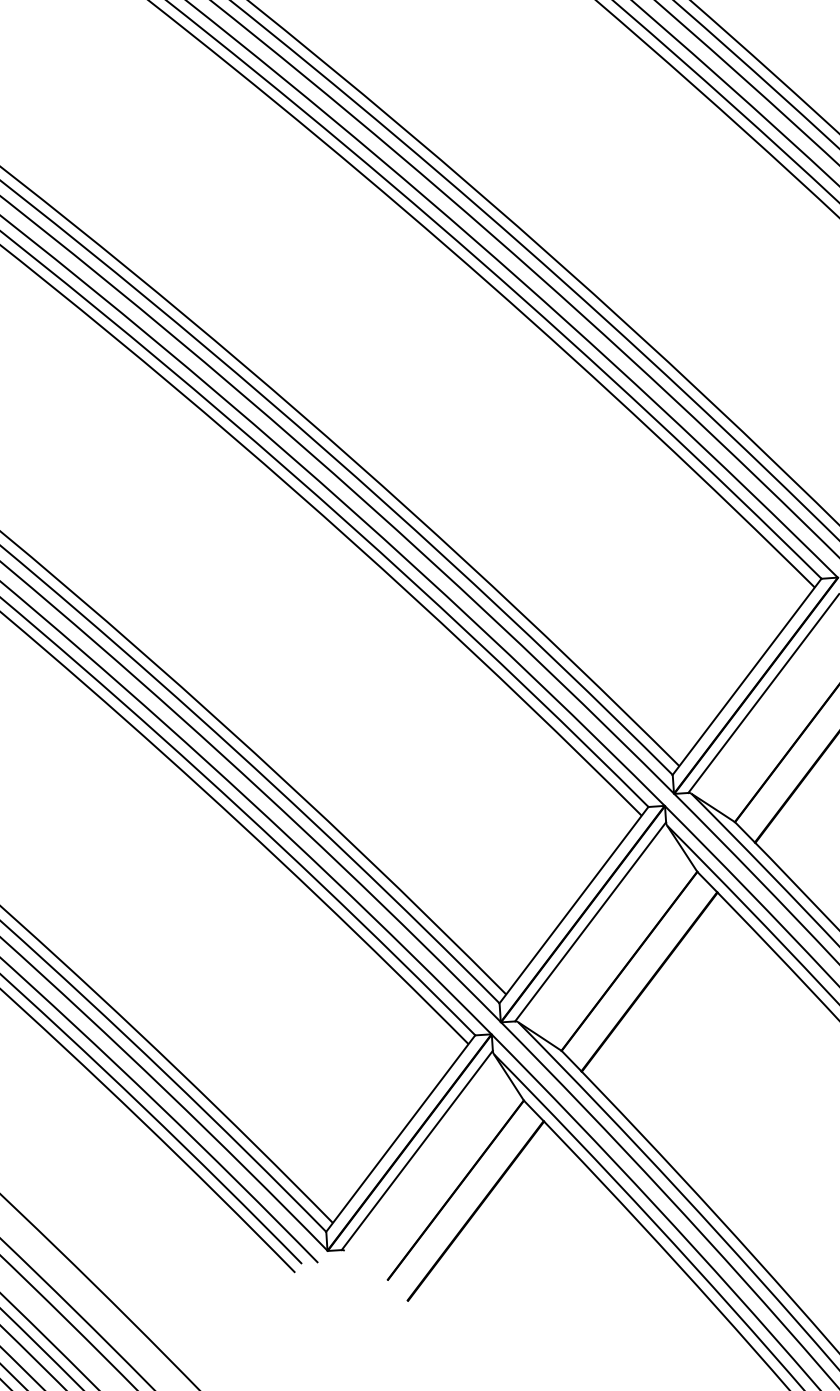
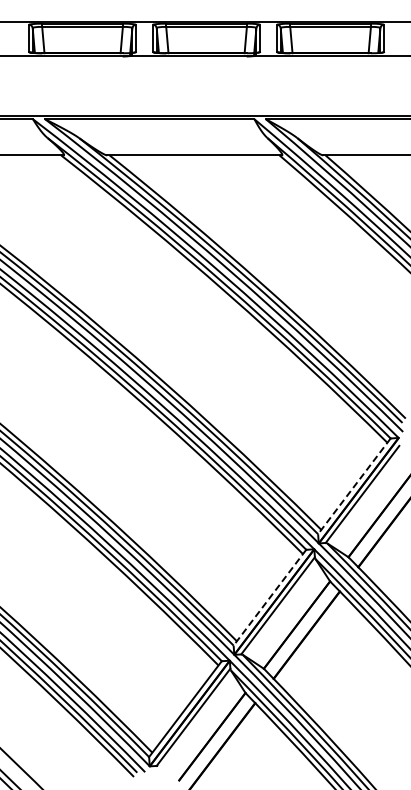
line: (747, 677) -> (354, 486), solid -> dashed
line: (573, 906) -> (269, 598), solid -> dashed

